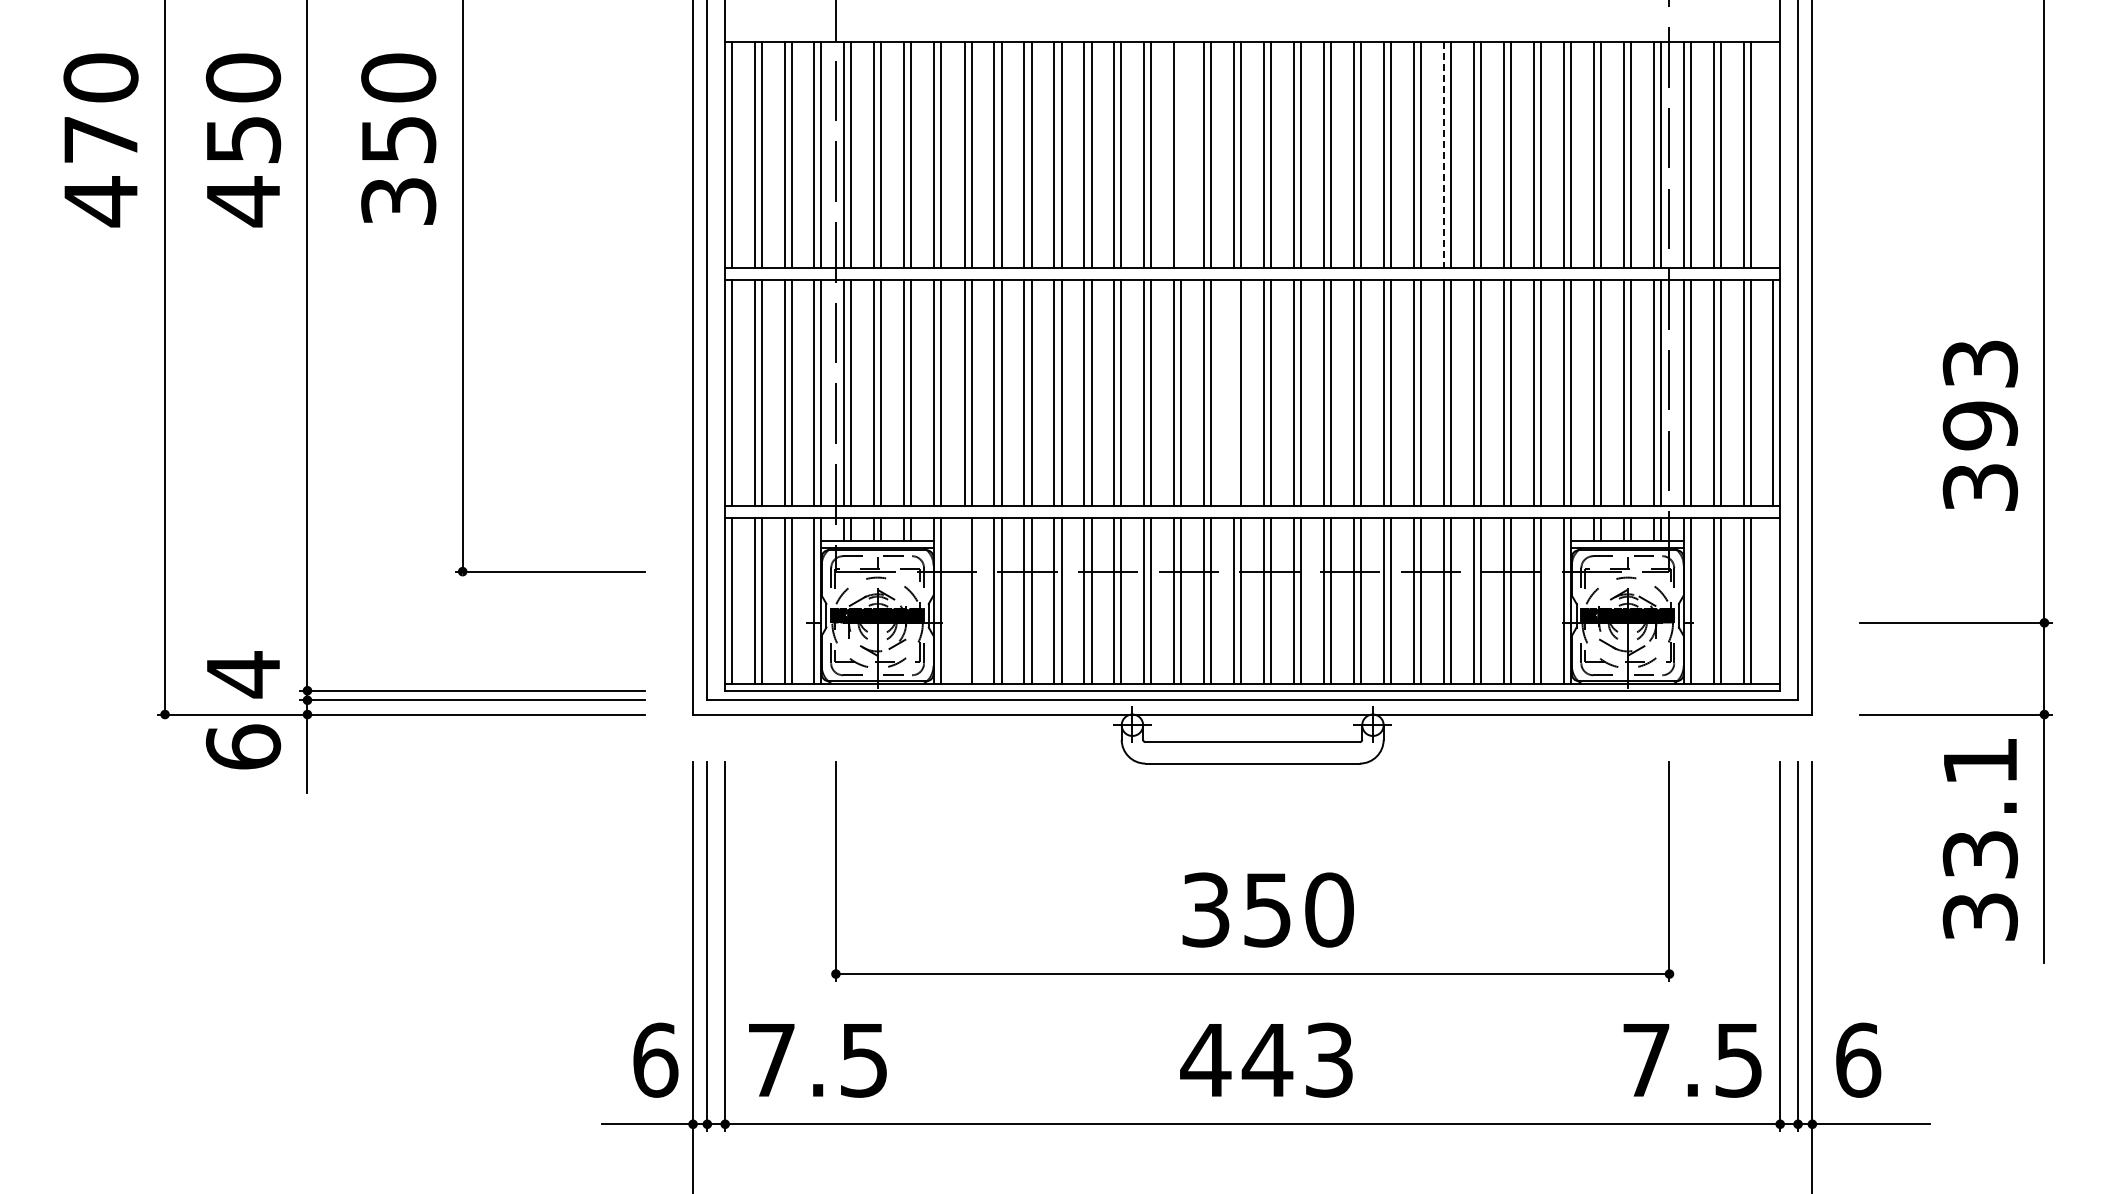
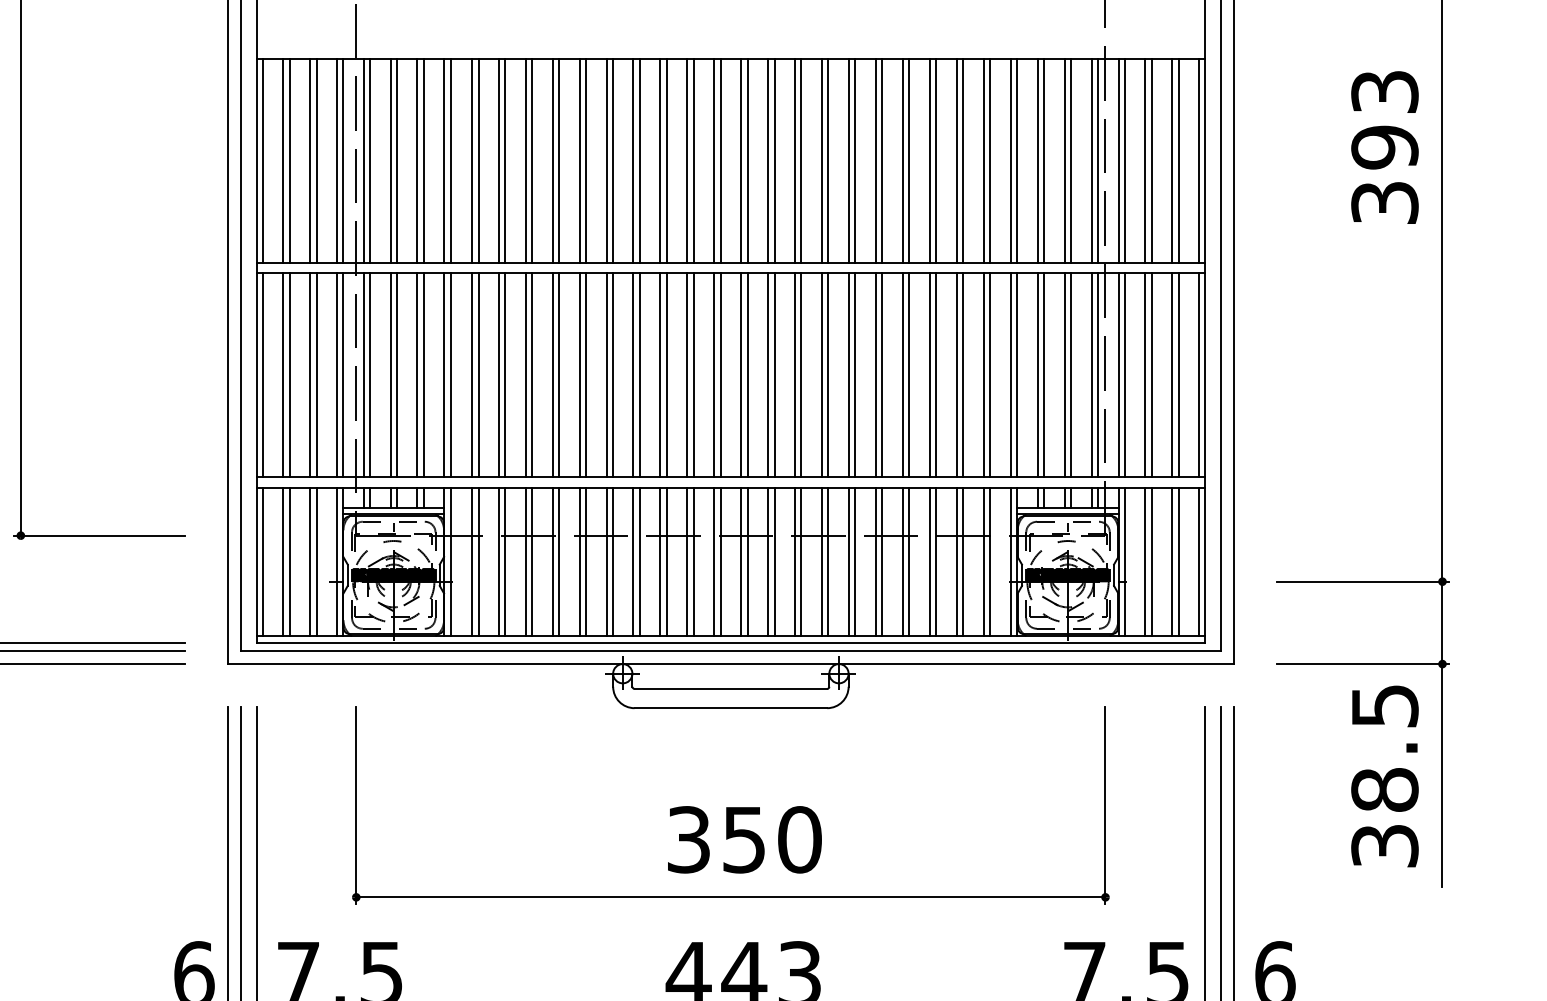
line: (1181, 154) -> (666, 160), added
line: (1773, 154) -> (1198, 160), added
line: (1443, 155) -> (902, 161), dashed -> solid
line: (1234, 392) -> (714, 374), added
text: (1979, 425) -> (1384, 147), moved
line: (964, 600) -> (471, 561), added
line: (1773, 600) -> (1198, 561), added
text: (1980, 808) -> (1385, 748), 33.1 -> 38.5

